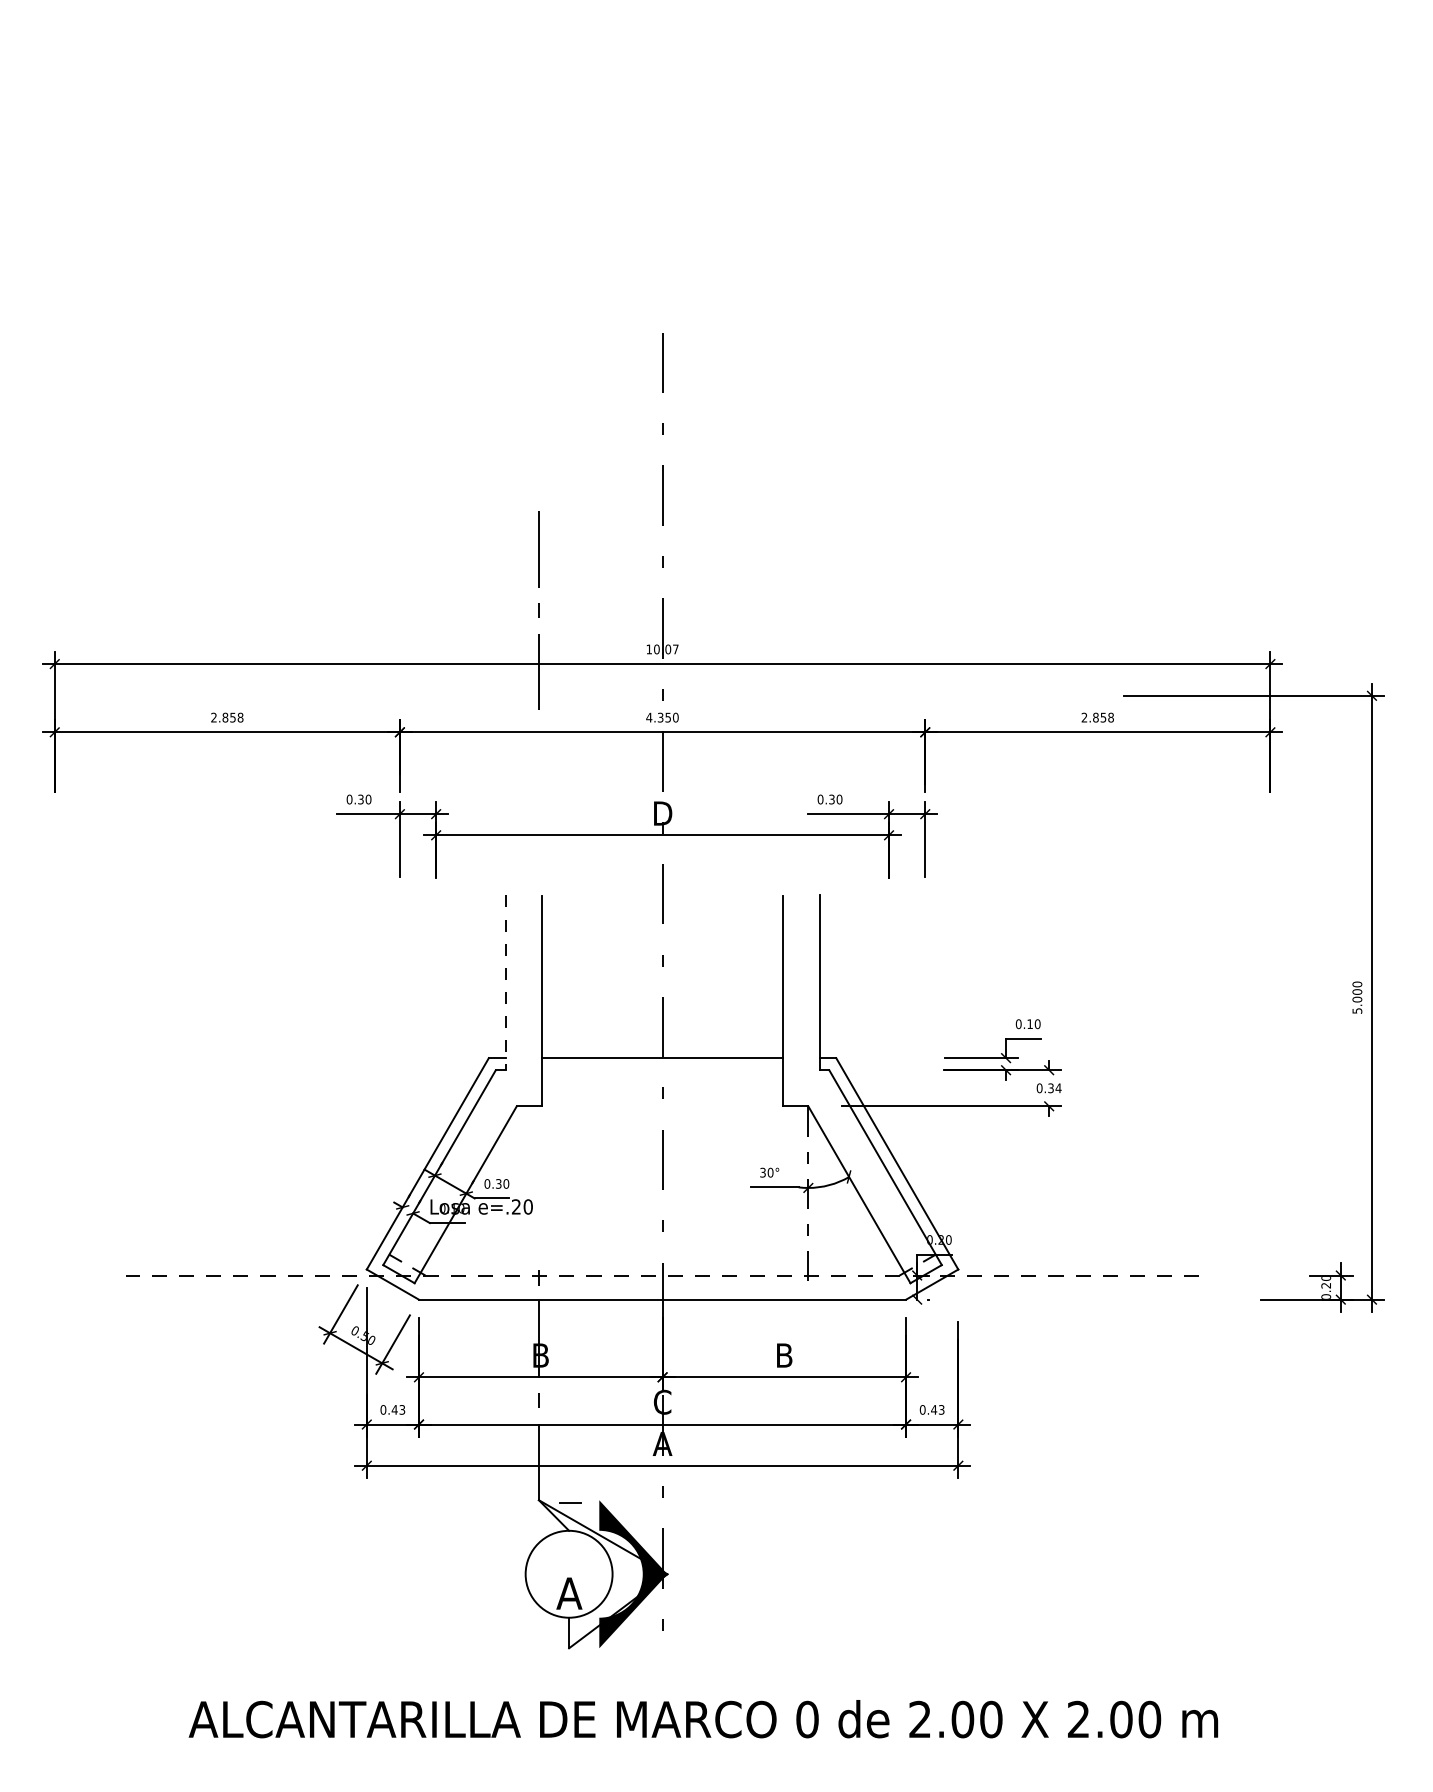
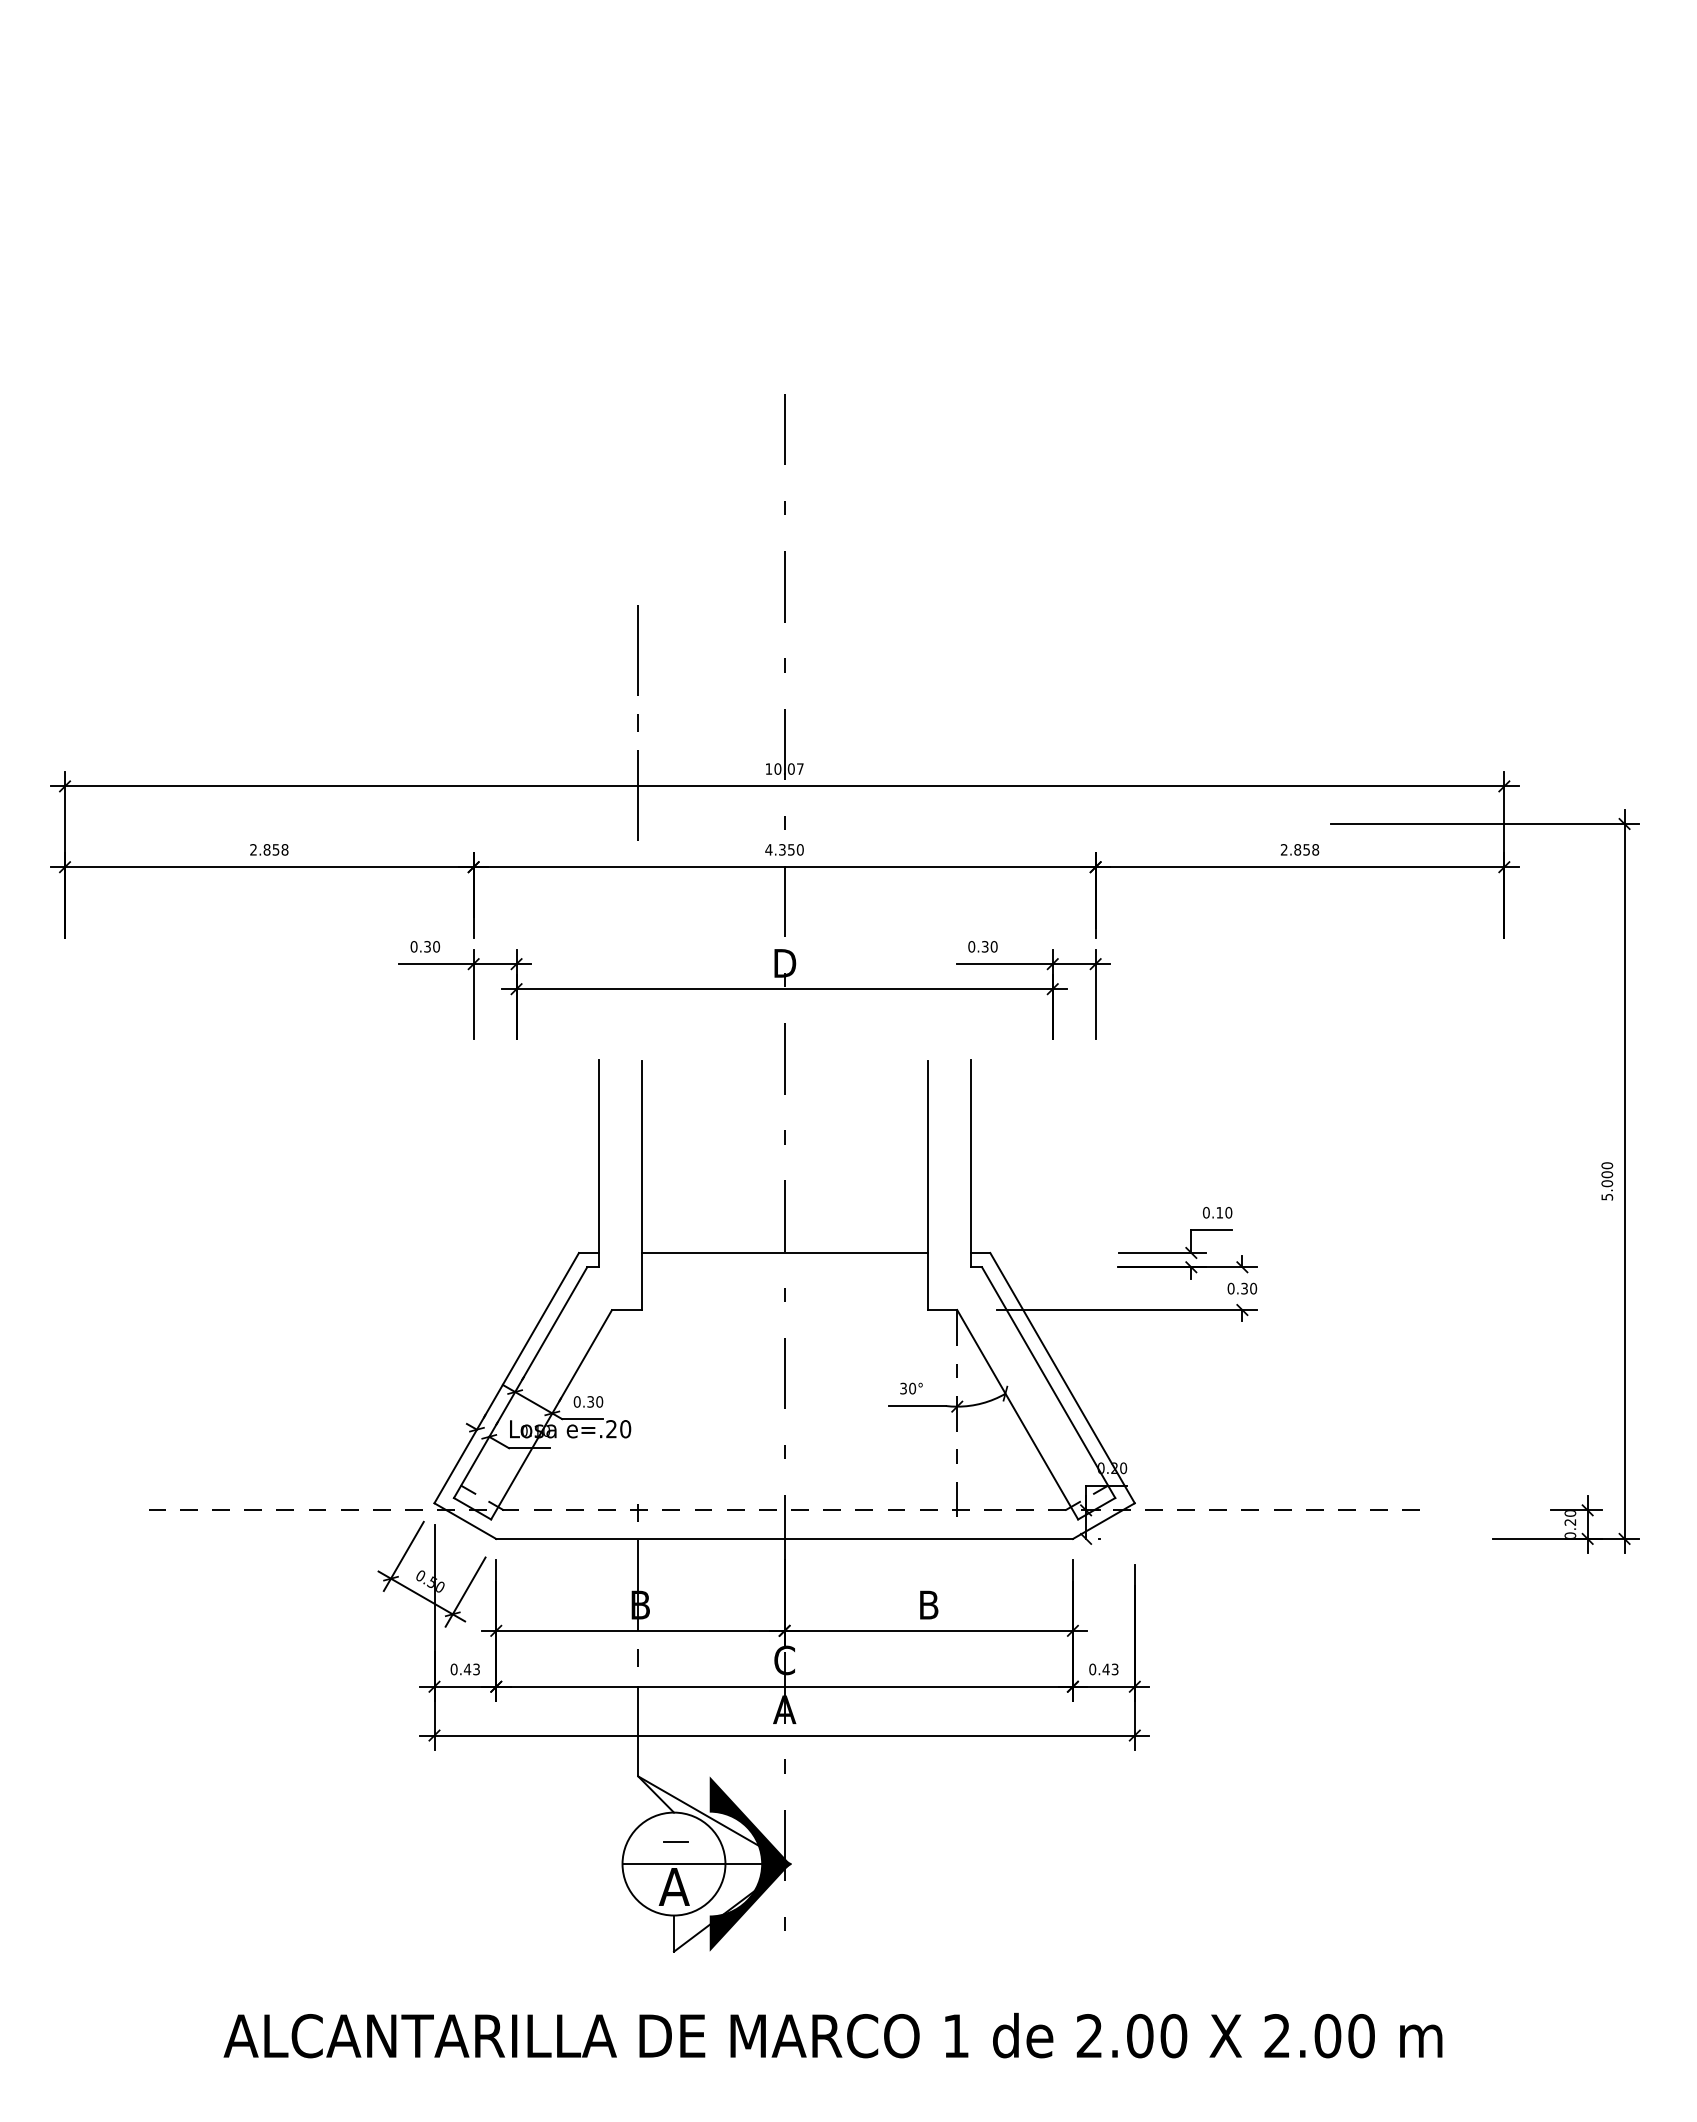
line: (505, 982) -> (598, 1163), dashed -> solid
text: (1058, 1088) -> (1253, 1288), 0.34 -> 0.30
line: (570, 1502) -> (675, 1841), moved
line: (583, 1574) -> (691, 1864), added
text: (807, 1719) -> (956, 2036), 0 -> 1

